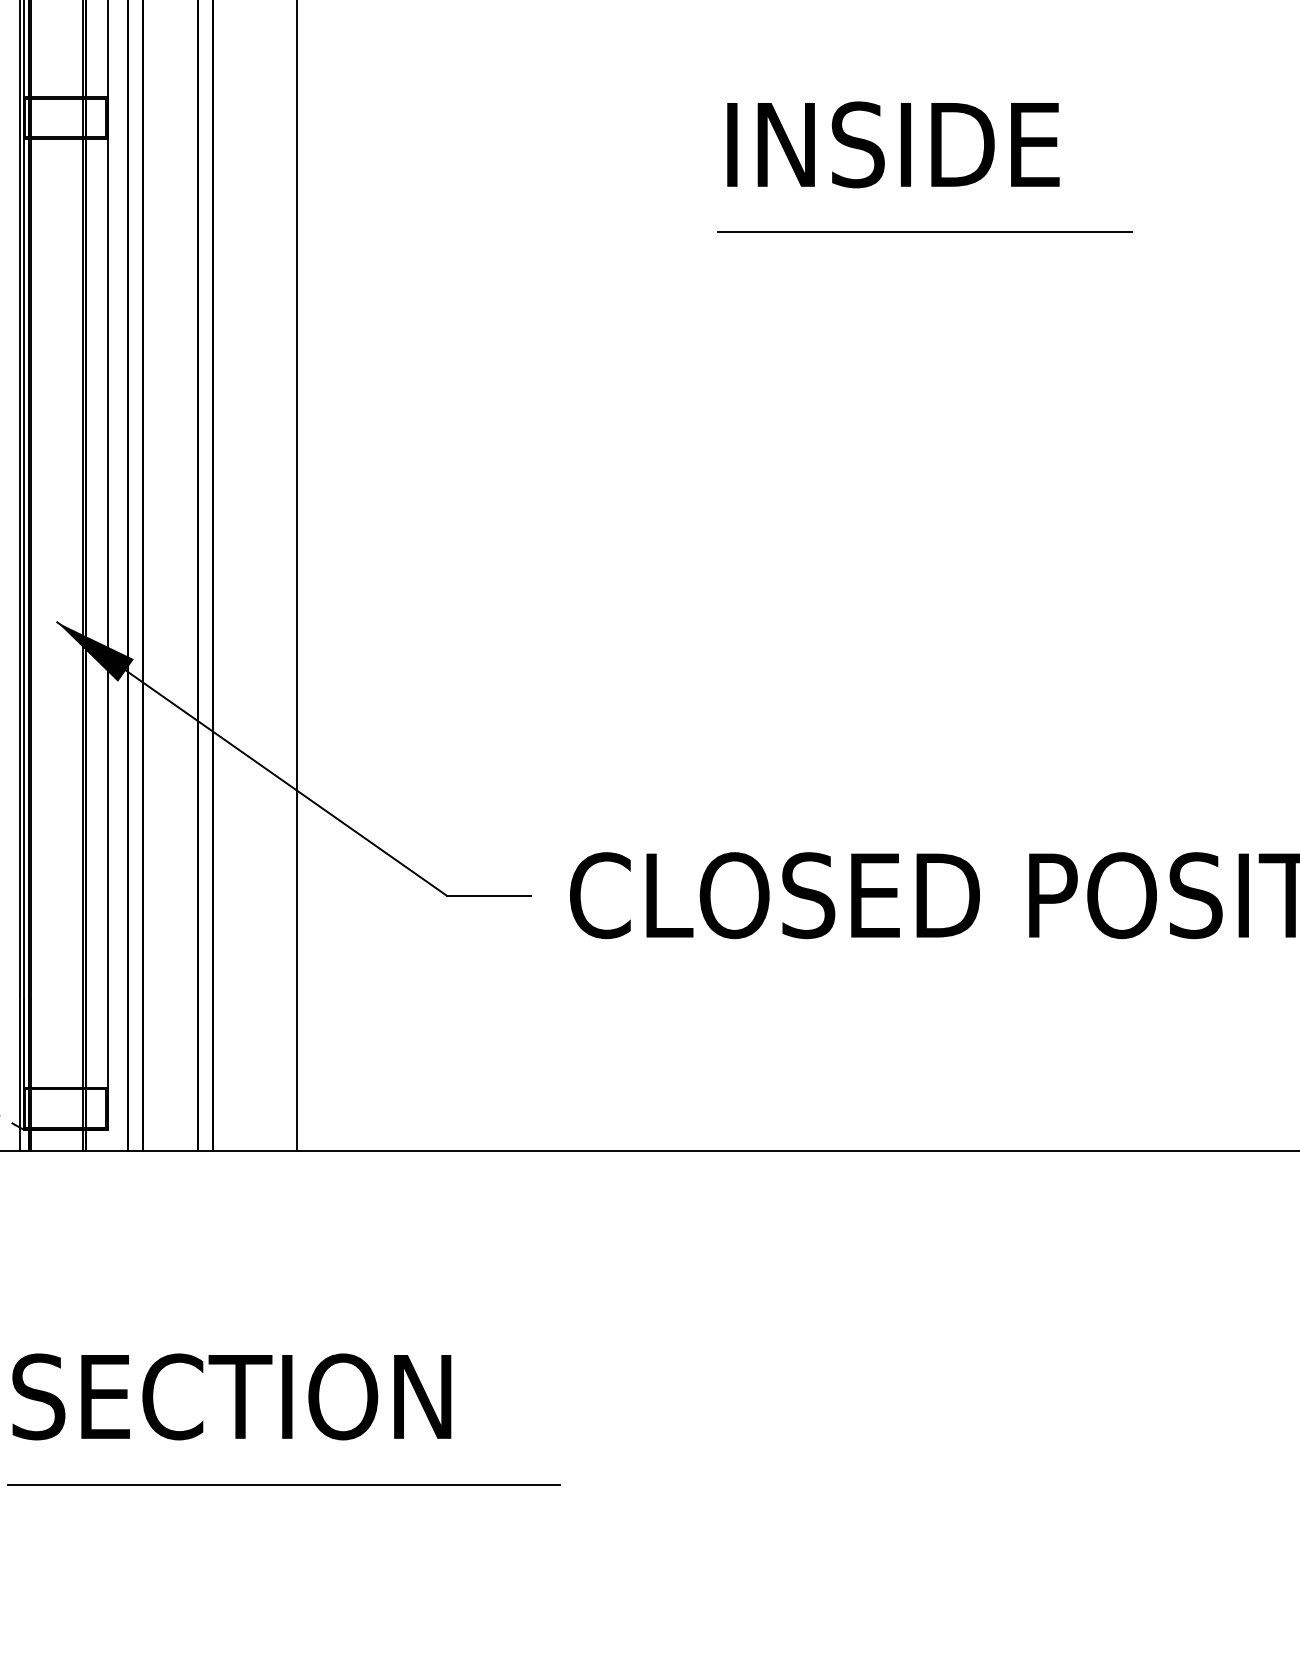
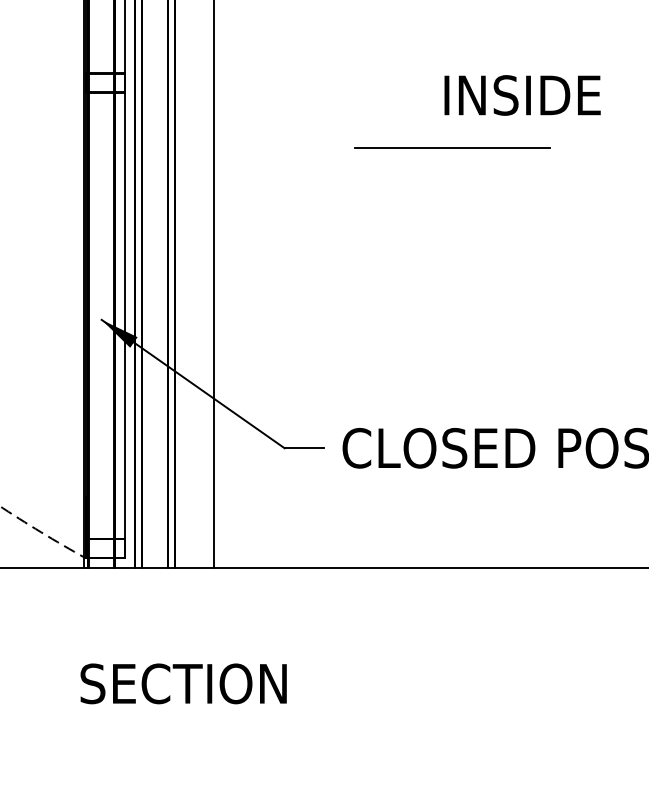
text: (893, 144) -> (522, 95), moved
line: (925, 230) -> (452, 147), moved
line: (282, 1485) -> (207, 725), removed

